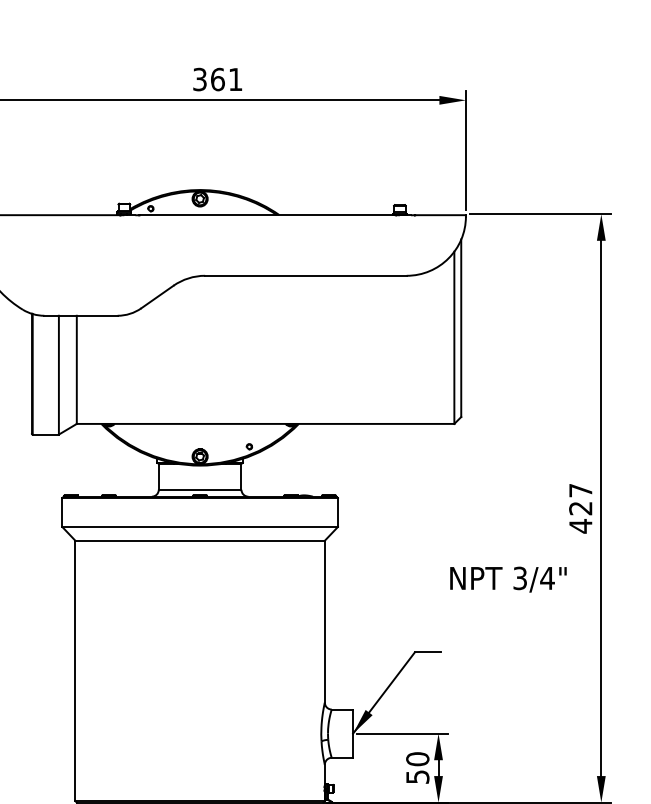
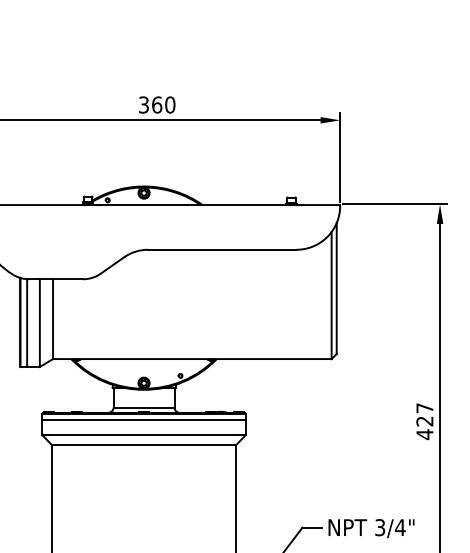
text: (235, 79) -> (170, 104), 361 -> 360
line: (41, 374) -> (27, 322), added
line: (199, 506) -> (143, 419), added
text: (508, 579) -> (371, 528), moved

